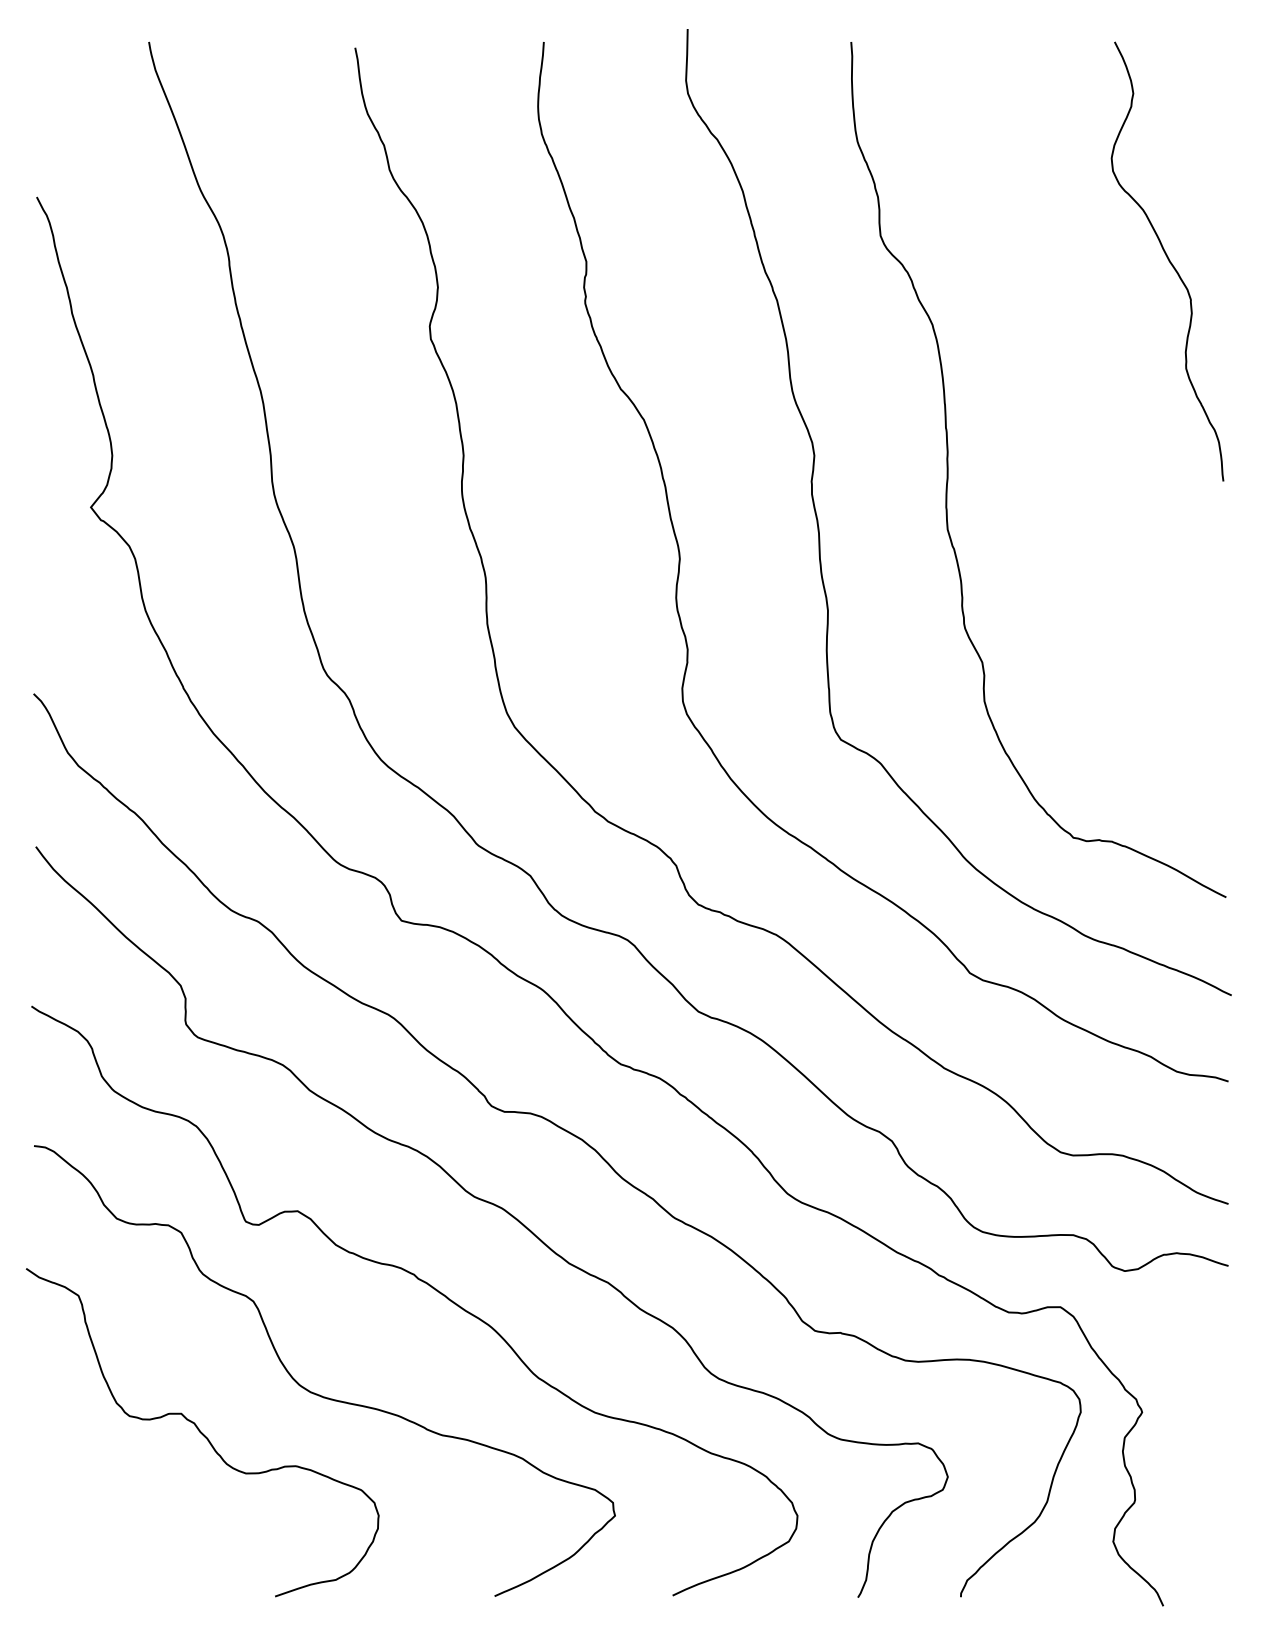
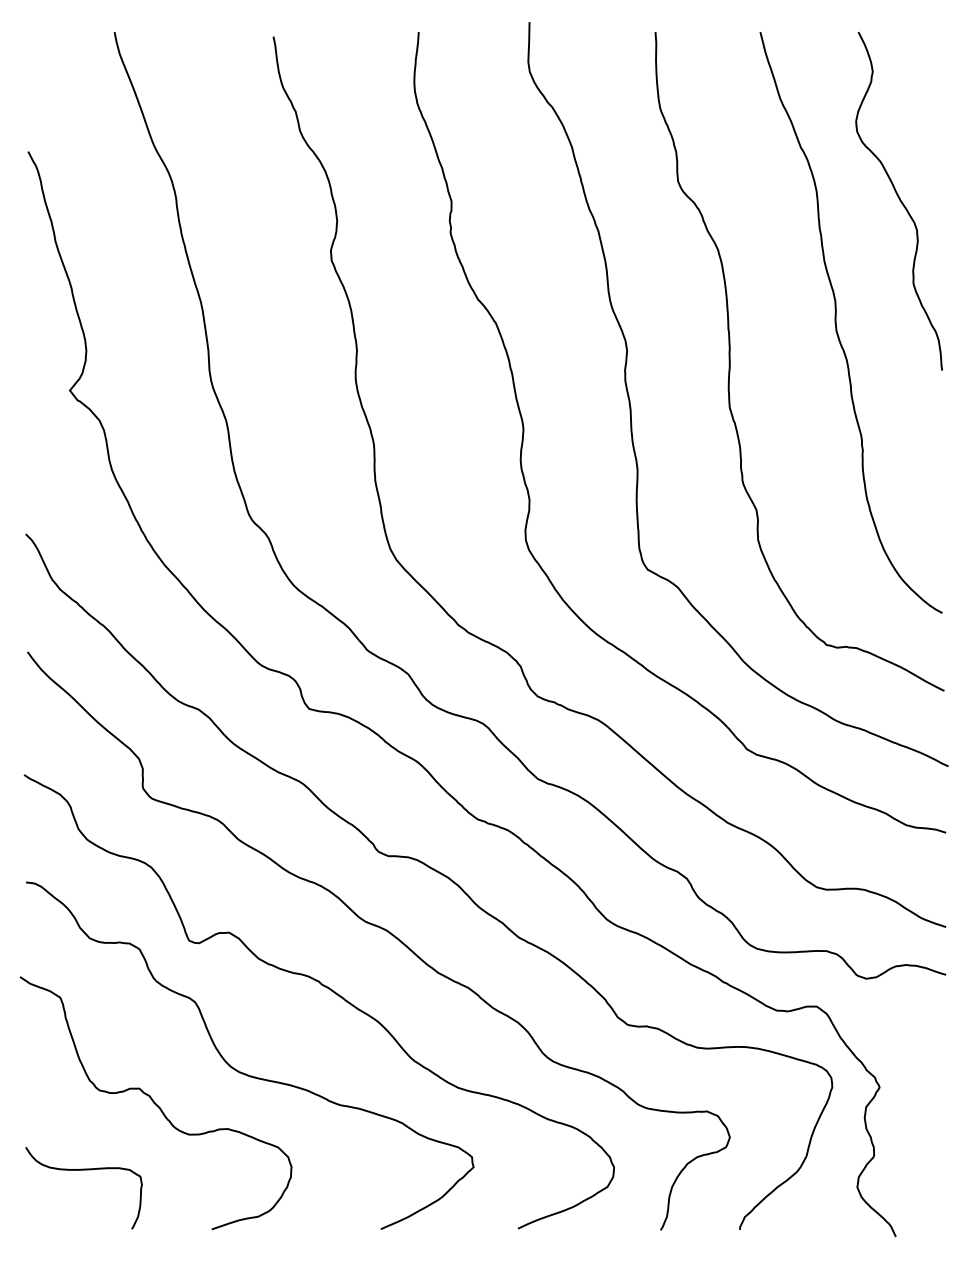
curve: (1086, 419) -> (836, 322), added
curve: (104, 1520) -> (80, 1170), added

